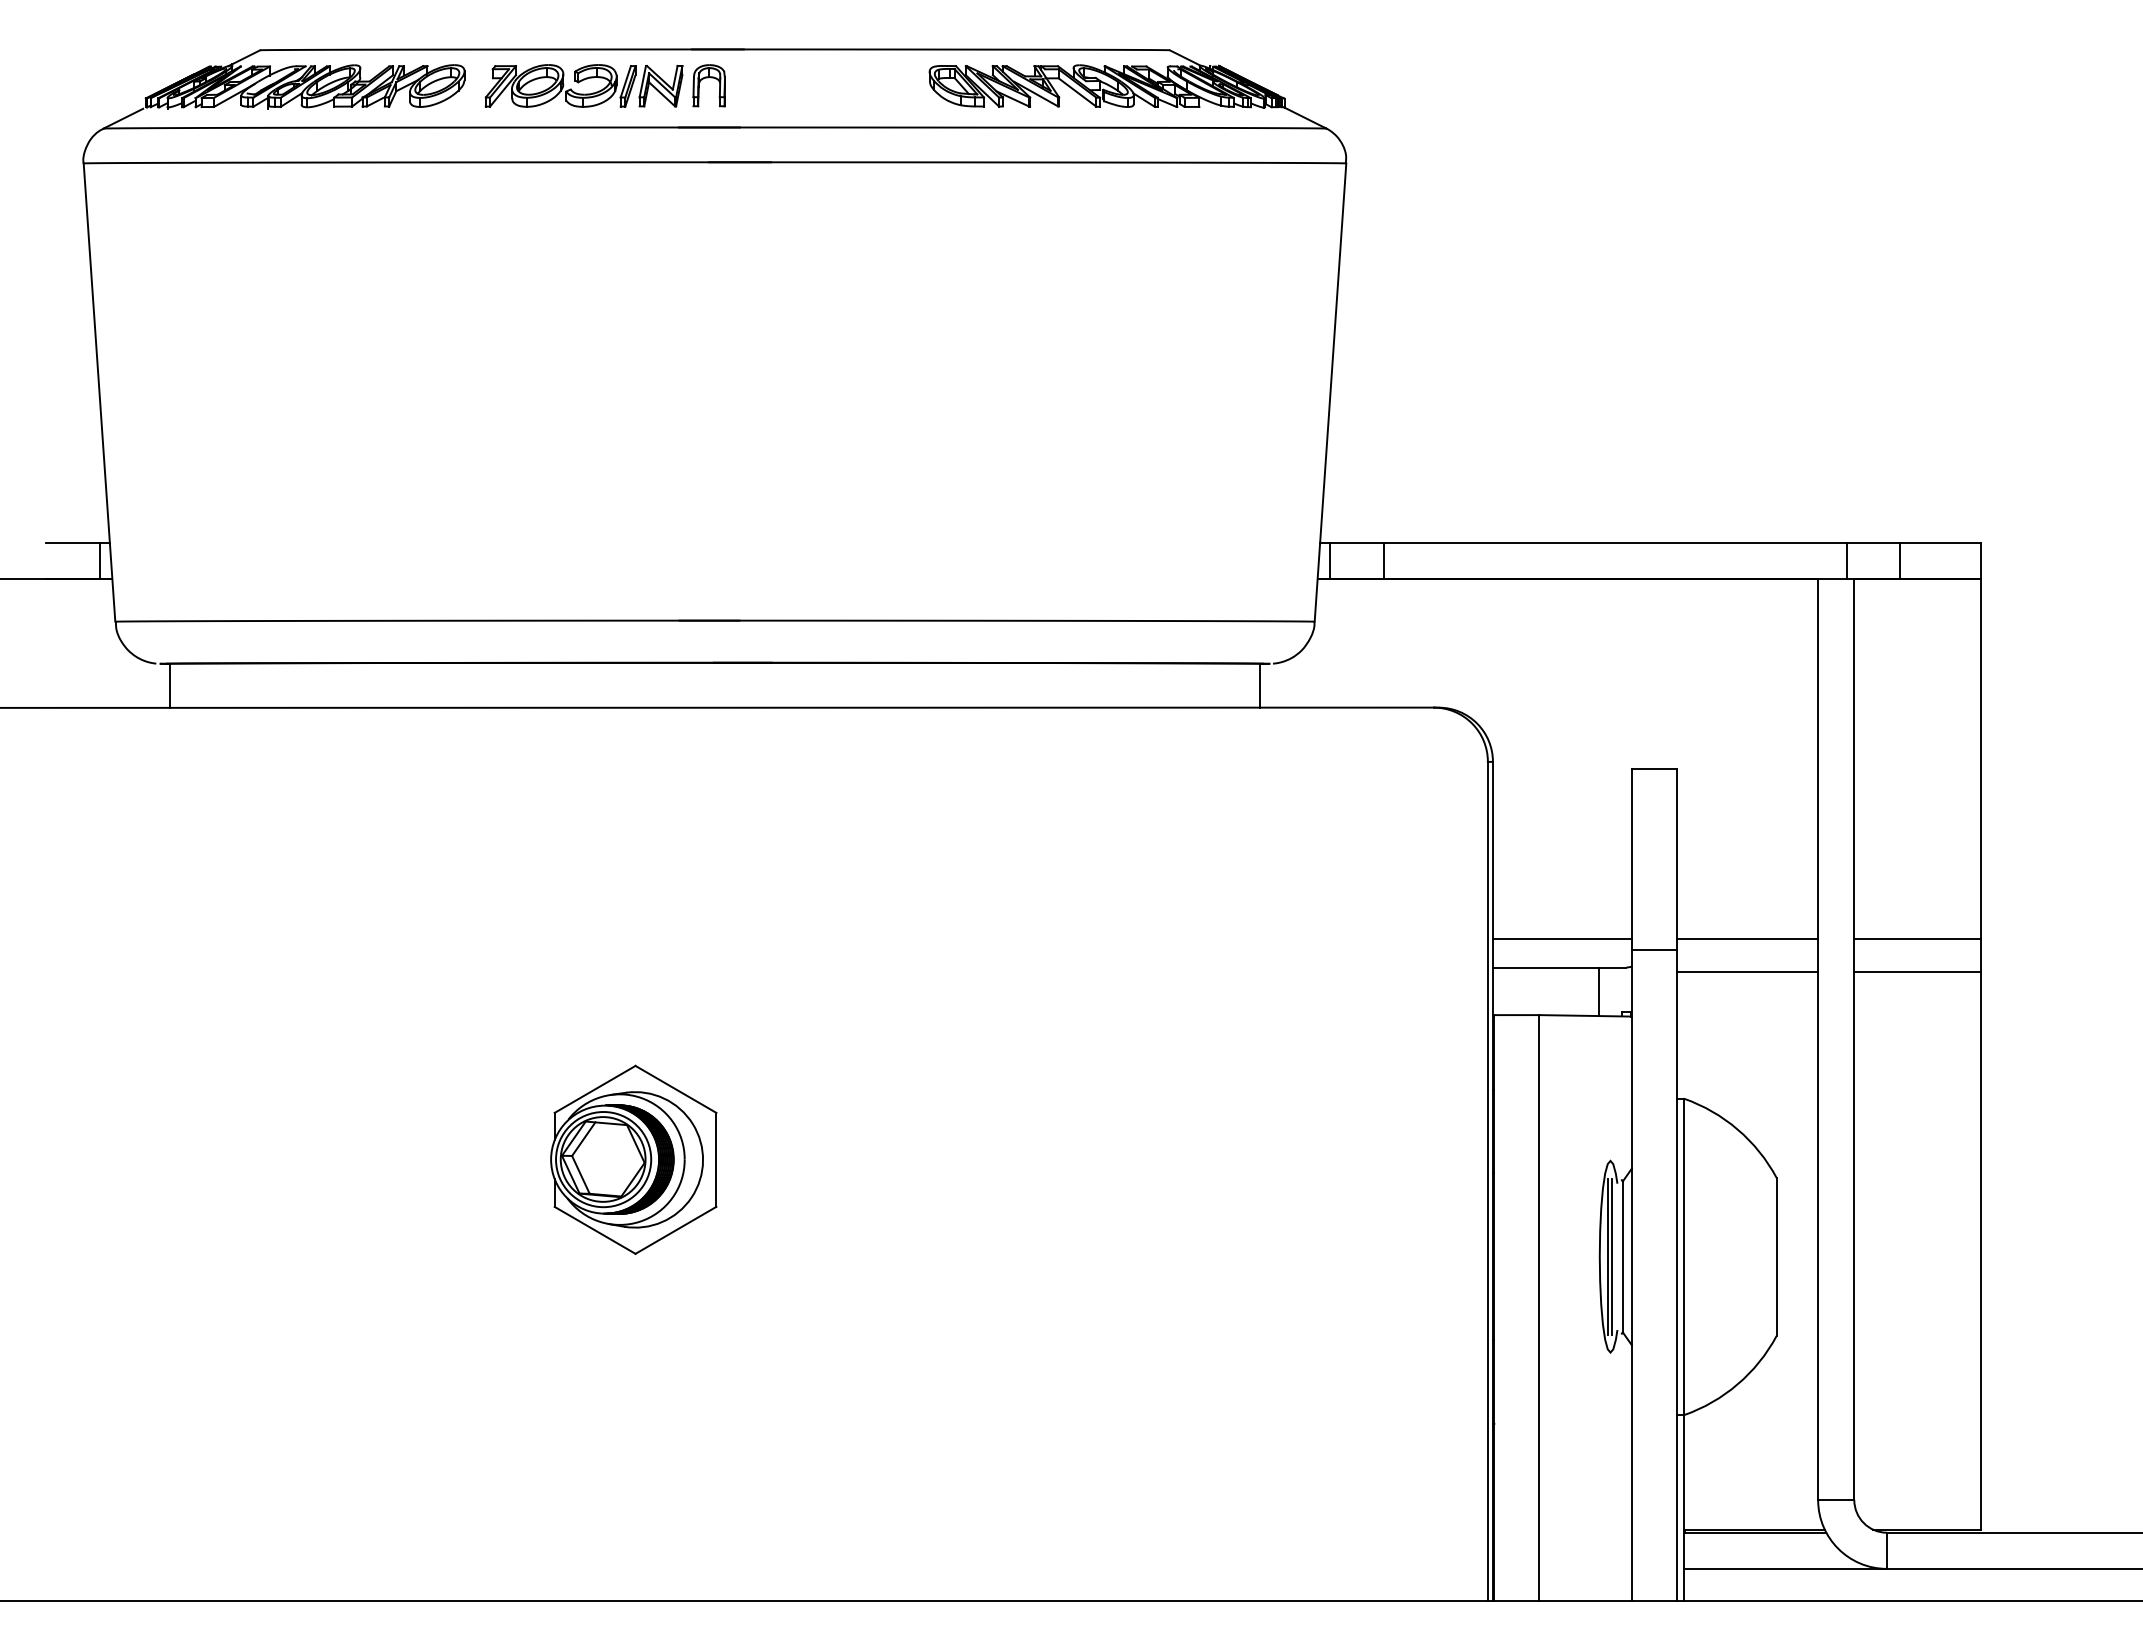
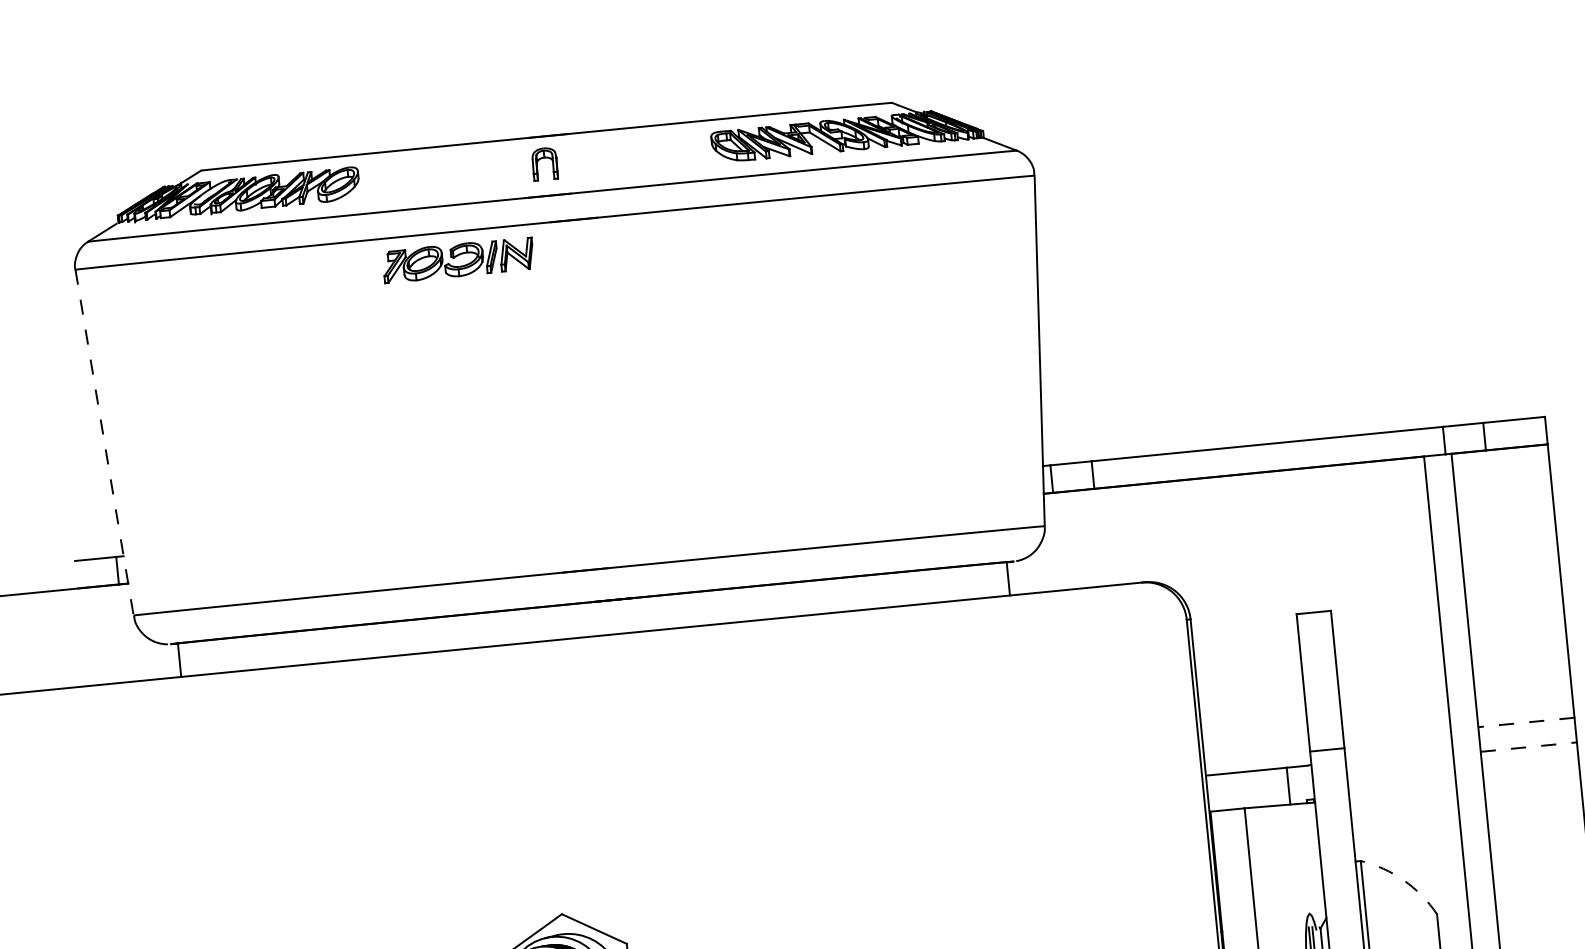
part: (583, 85) -> (457, 259), moved
line: (99, 392) -> (104, 442), solid -> dashed
line: (1561, 939) -> (1255, 749), removed
line: (1747, 939) -> (1397, 735), removed
line: (1917, 939) -> (1526, 722), solid -> dashed
line: (1747, 971) -> (1399, 759), removed
line: (1918, 971) -> (1529, 746), solid -> dashed
arc: (1737, 1129) -> (1403, 880), solid -> dashed

